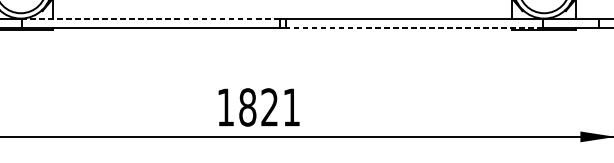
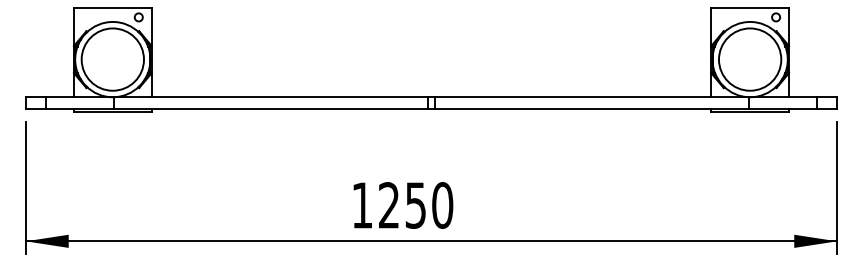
line: (151, 18) -> (271, 97), dashed -> solid
line: (413, 27) -> (591, 108), dashed -> solid
text: (269, 107) -> (415, 205), 1821 -> 1250

